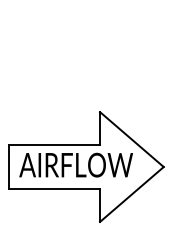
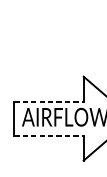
line: (55, 144) -> (49, 101), solid -> dashed
line: (55, 189) -> (49, 135), solid -> dashed

